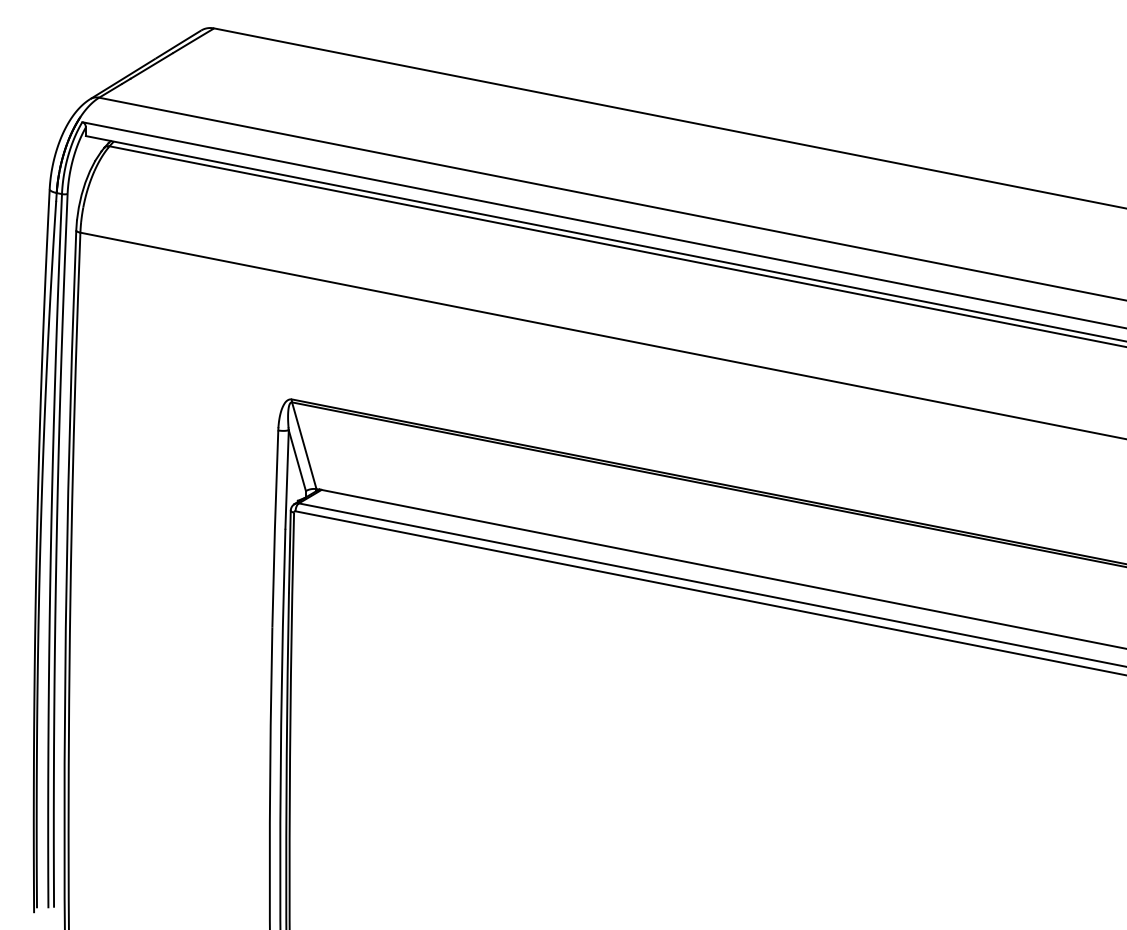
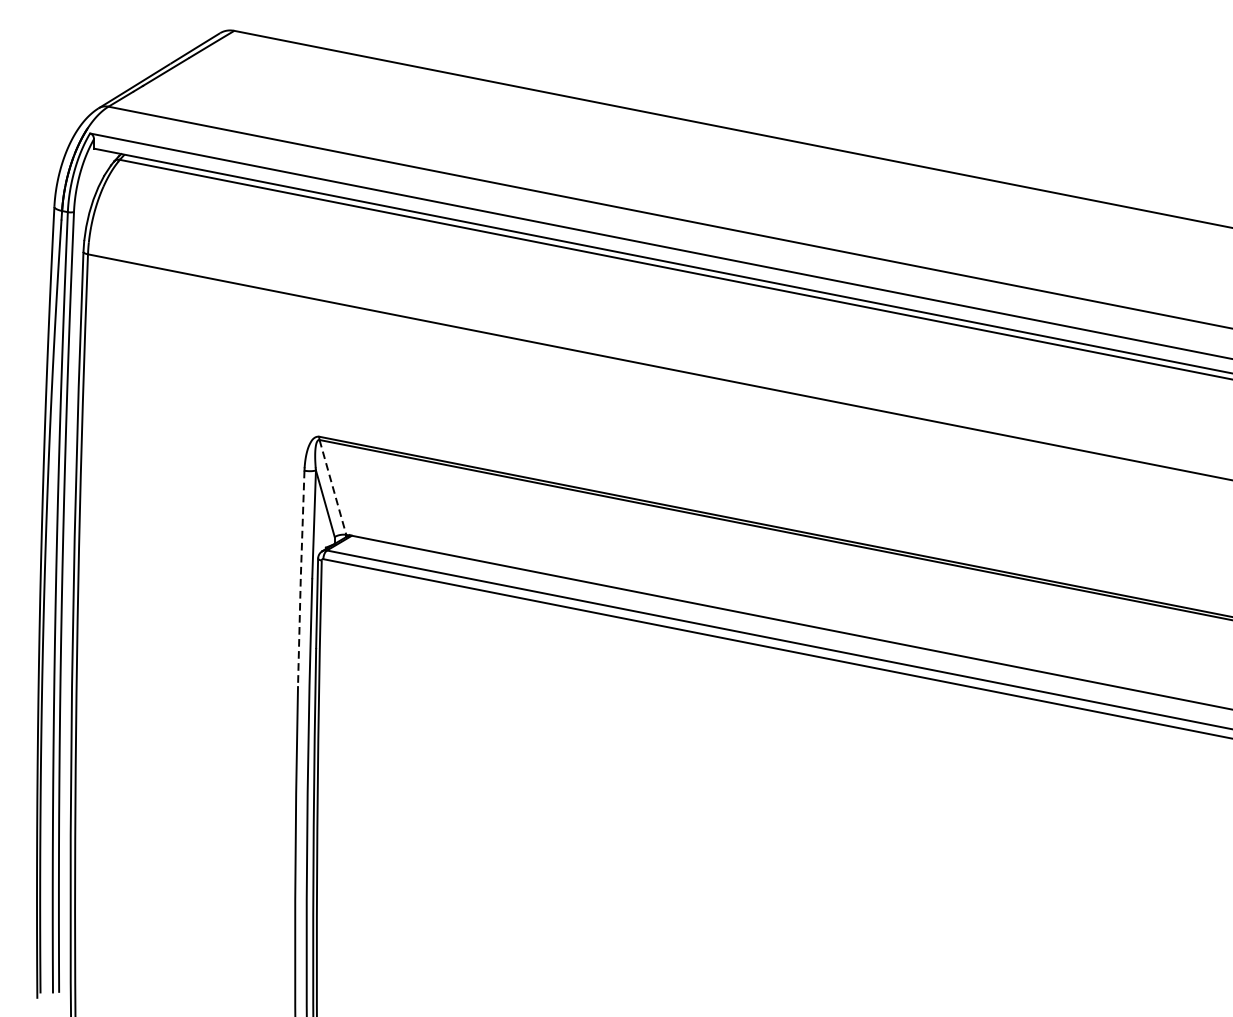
line: (304, 446) -> (333, 488), solid -> dashed
line: (274, 529) -> (300, 579), solid -> dashed

